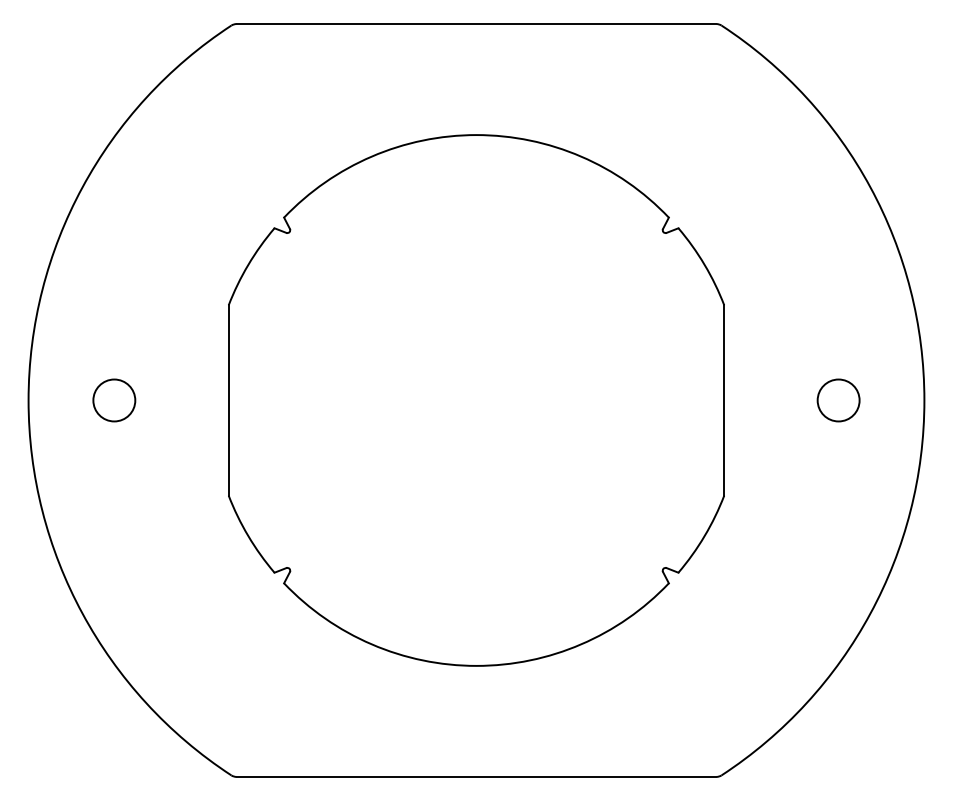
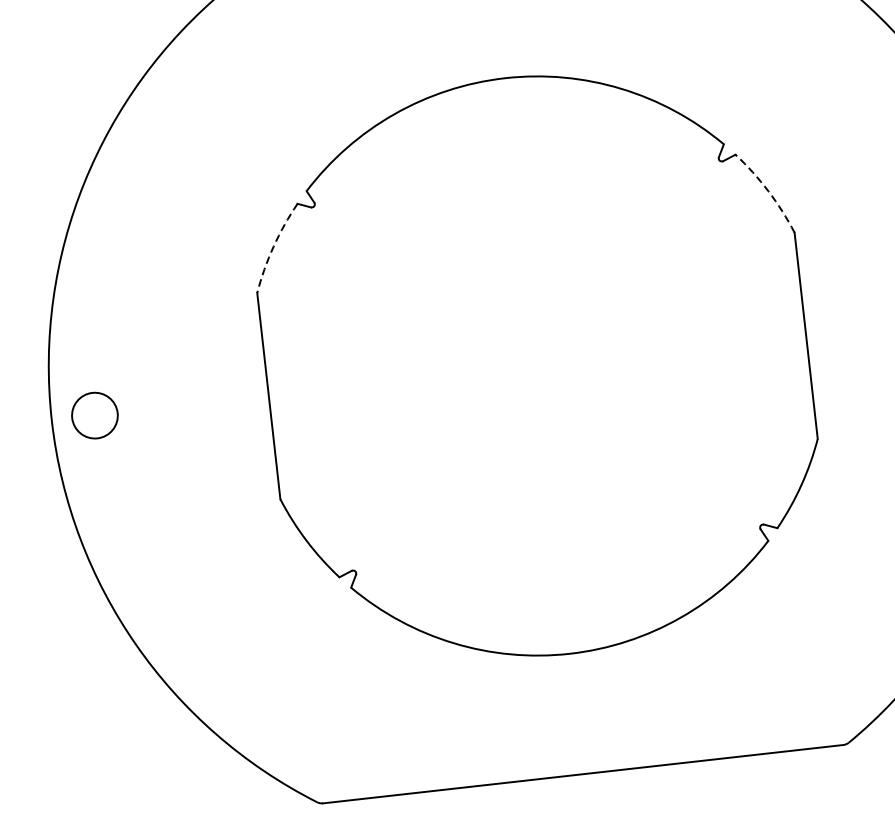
arc: (248, 264) -> (273, 246), solid -> dashed
arc: (704, 264) -> (768, 190), solid -> dashed
circle: (114, 400) -> (95, 415), moved

